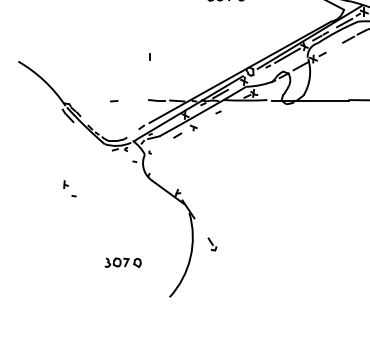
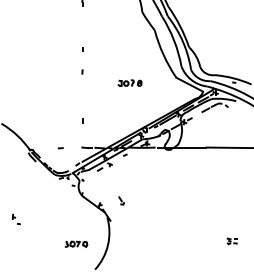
part: (68, 188) -> (15, 219), moved
part: (212, 243) -> (121, 200), moved
part: (123, 261) -> (76, 243), moved

